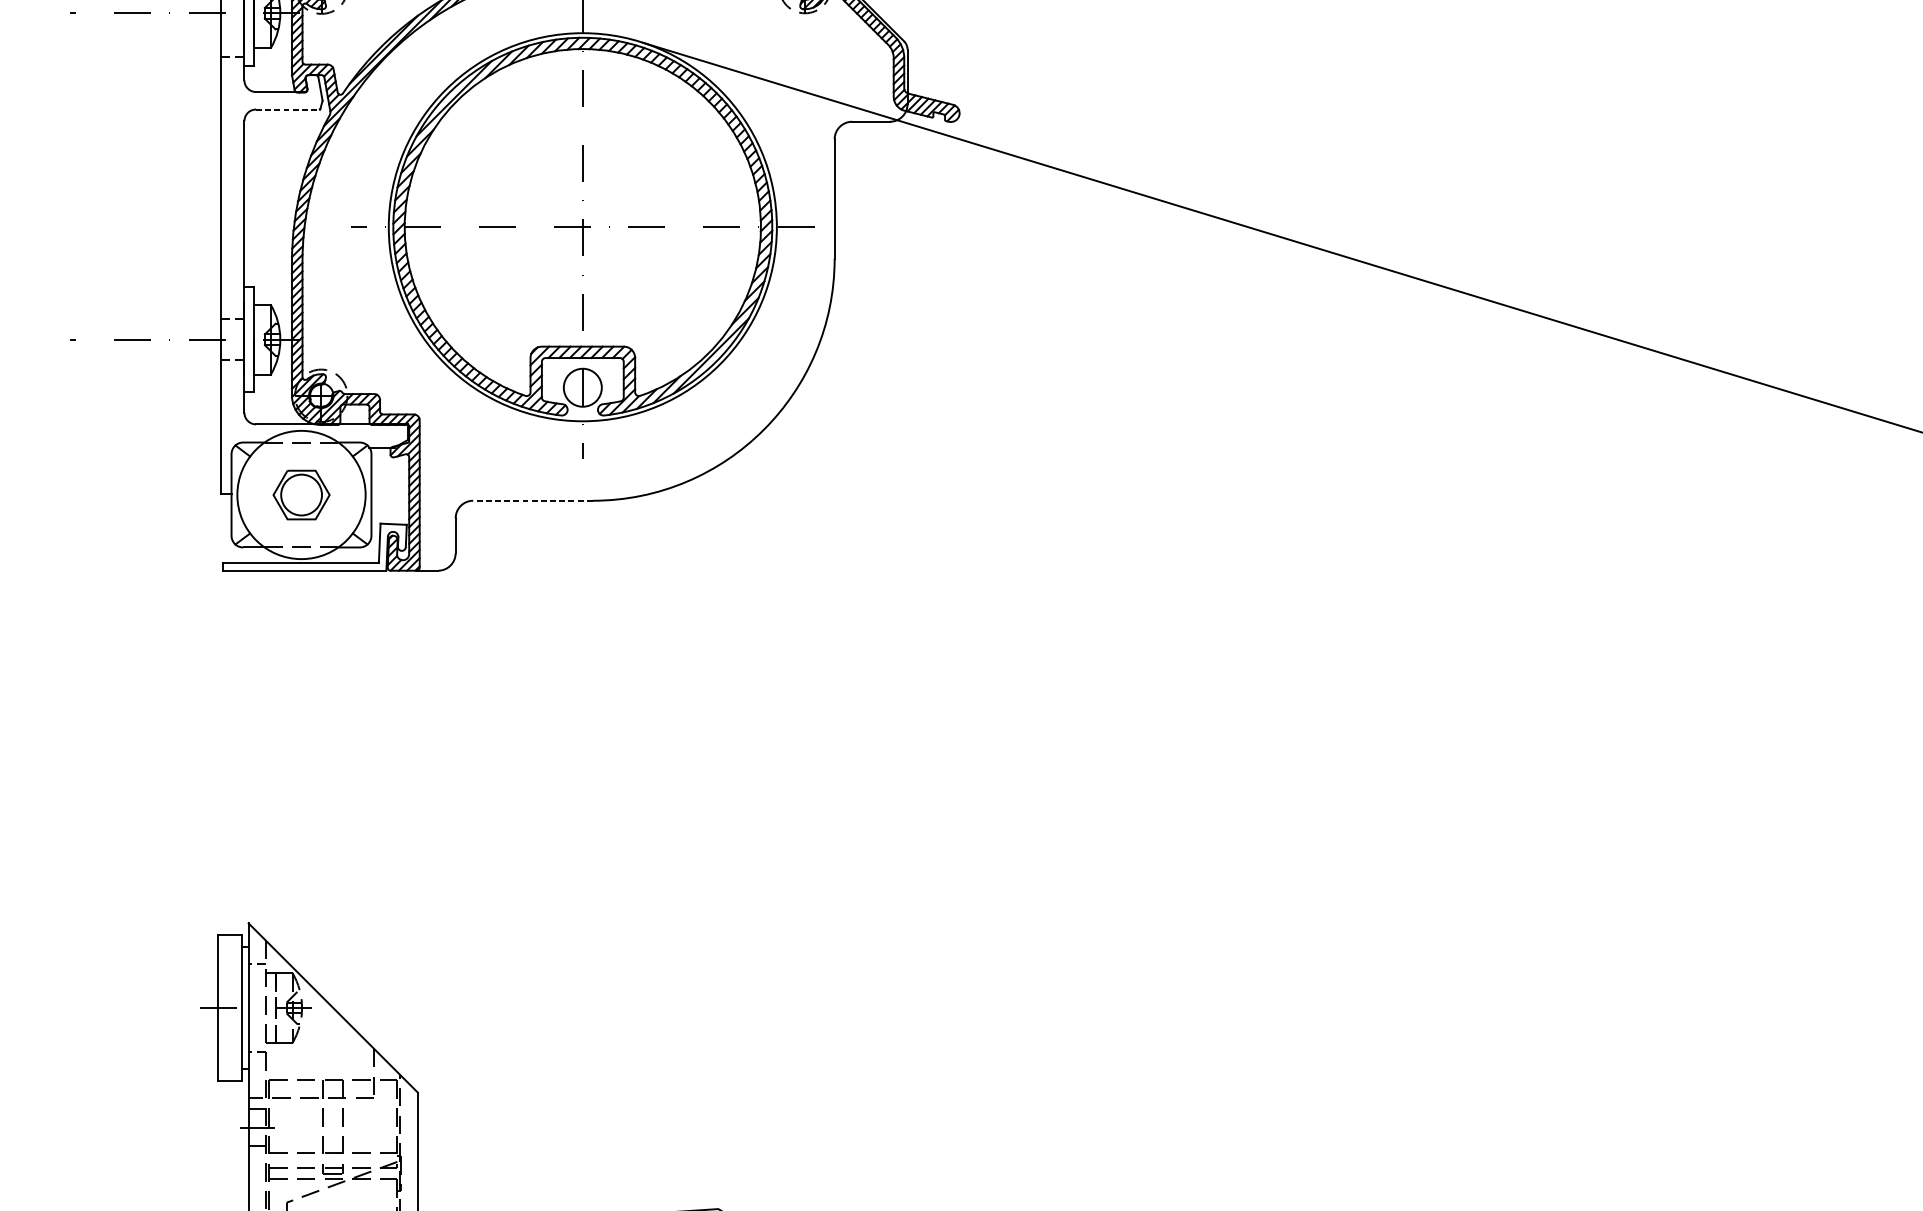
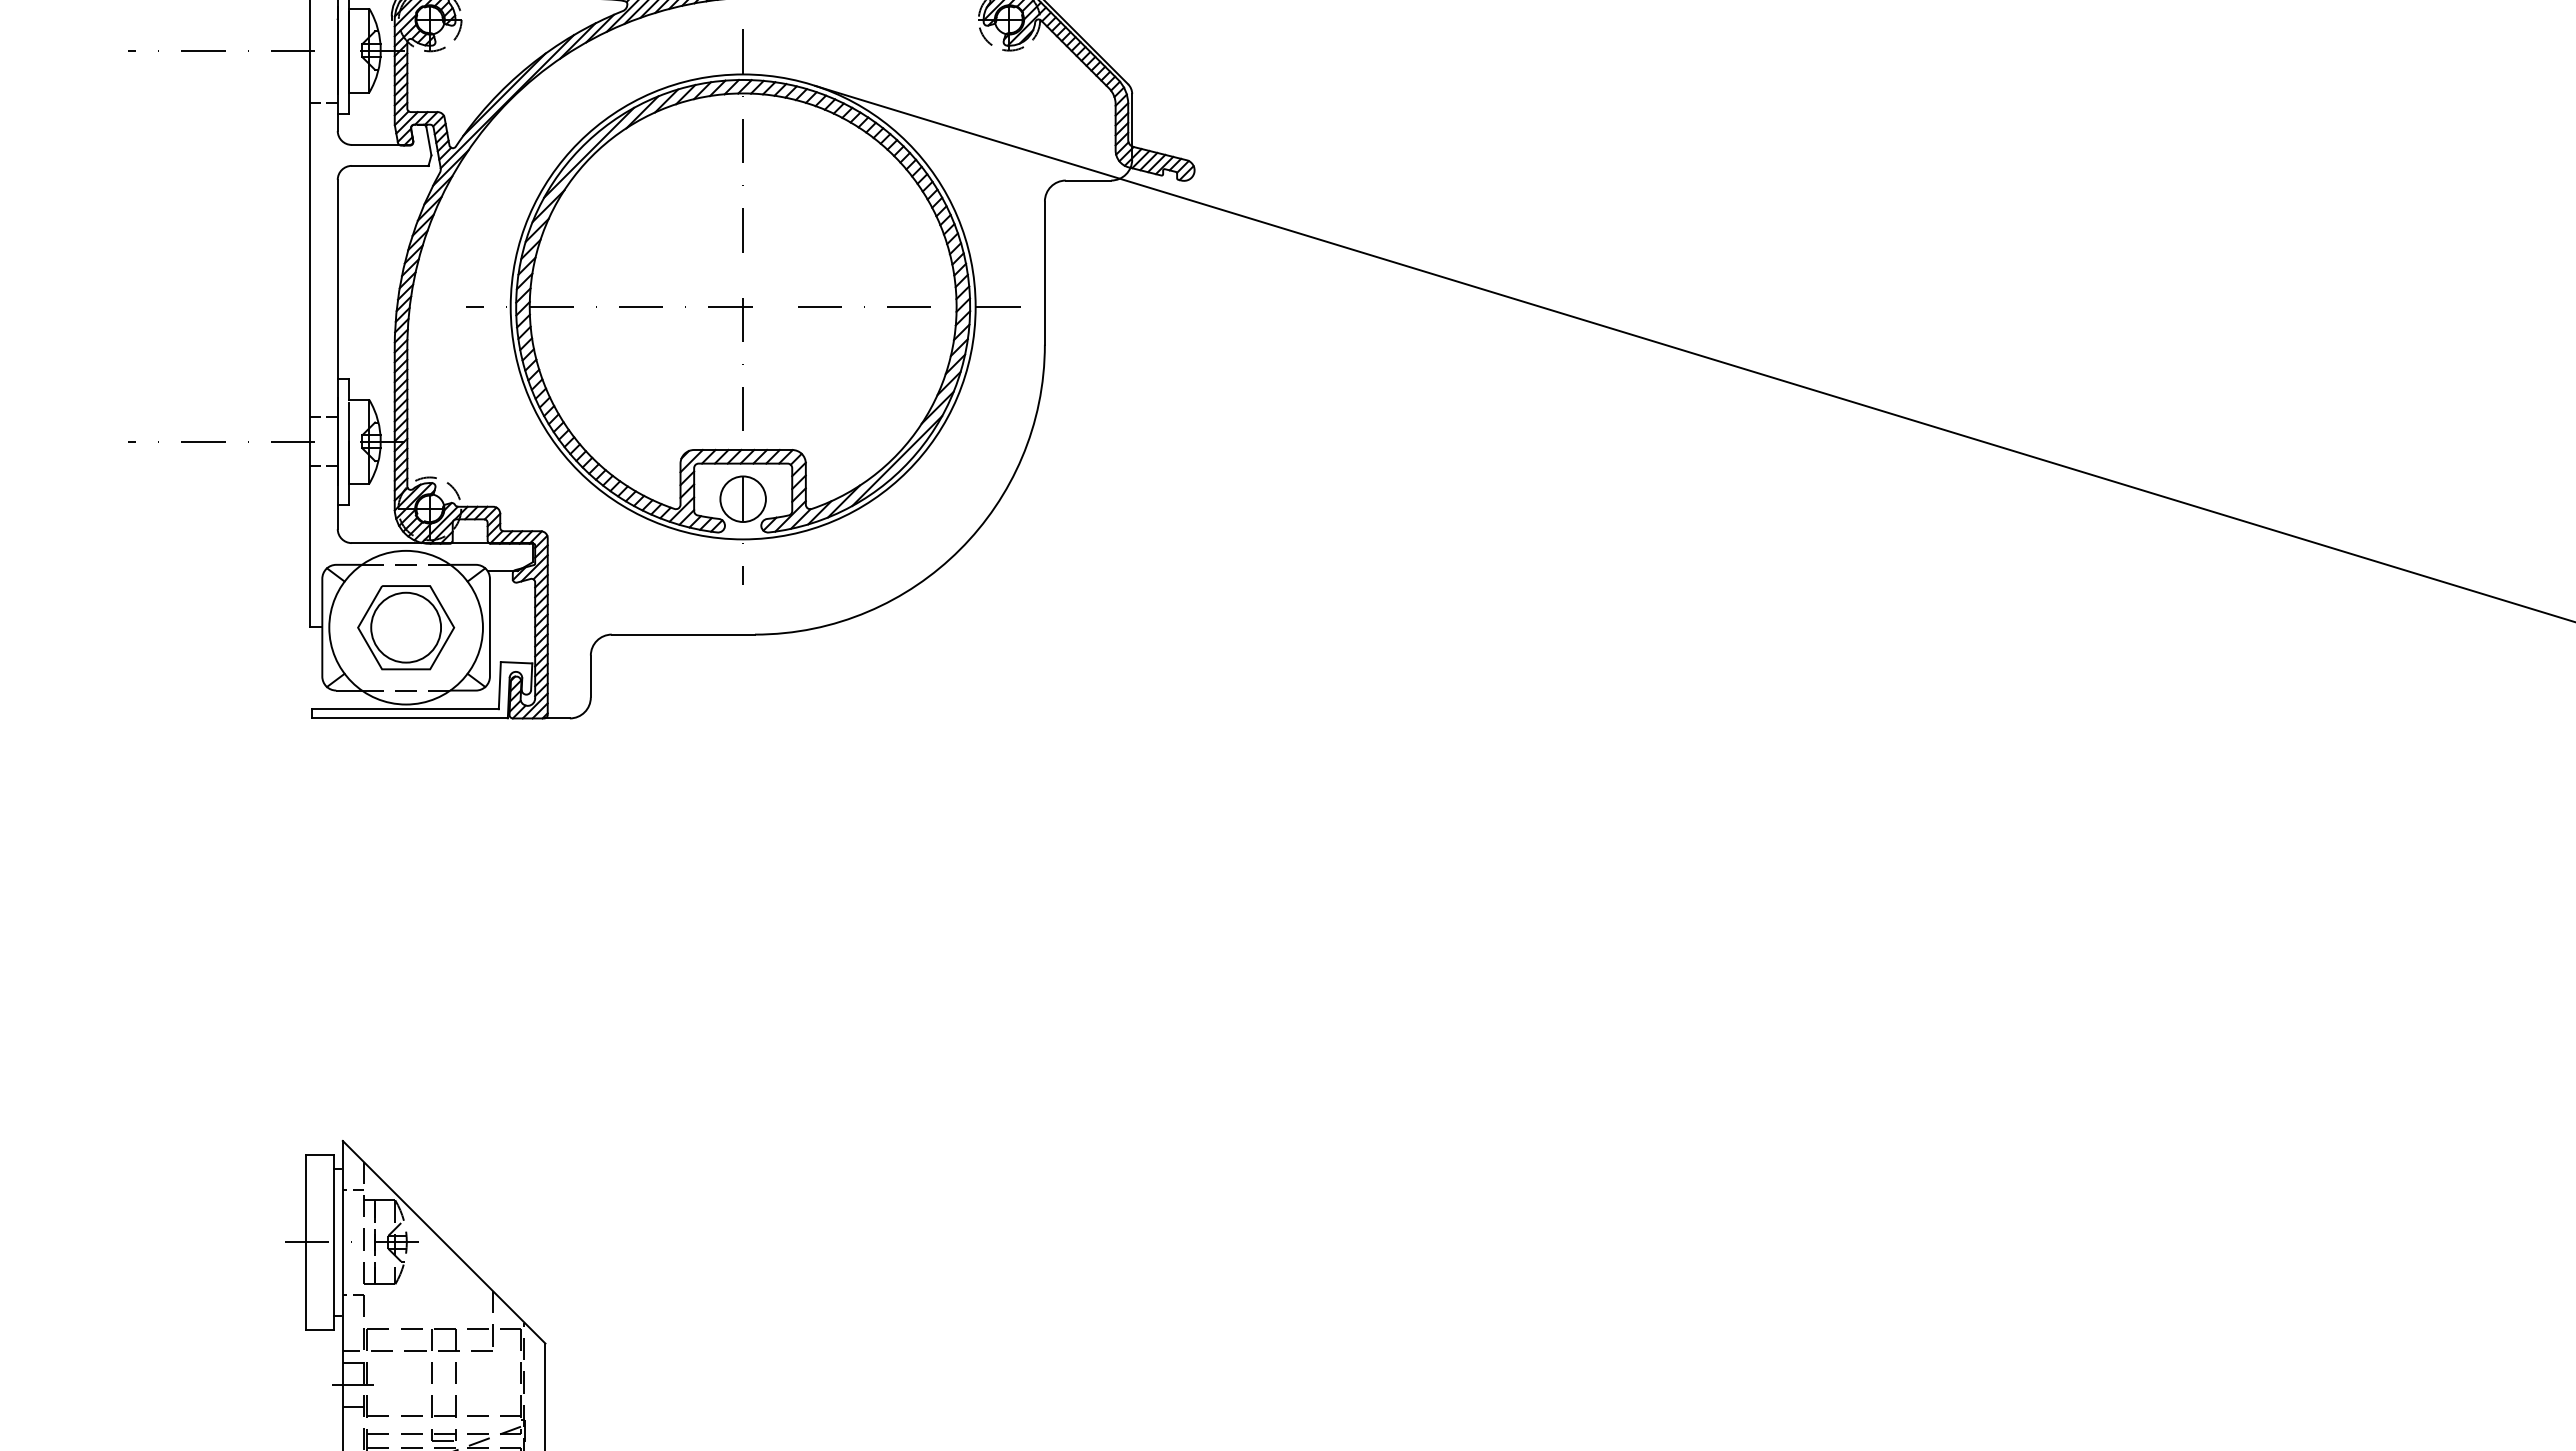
line: (288, 109) -> (390, 165), dashed -> solid
part: (301, 494) -> (406, 627), size x1.43
line: (533, 500) -> (683, 634), dashed -> solid

